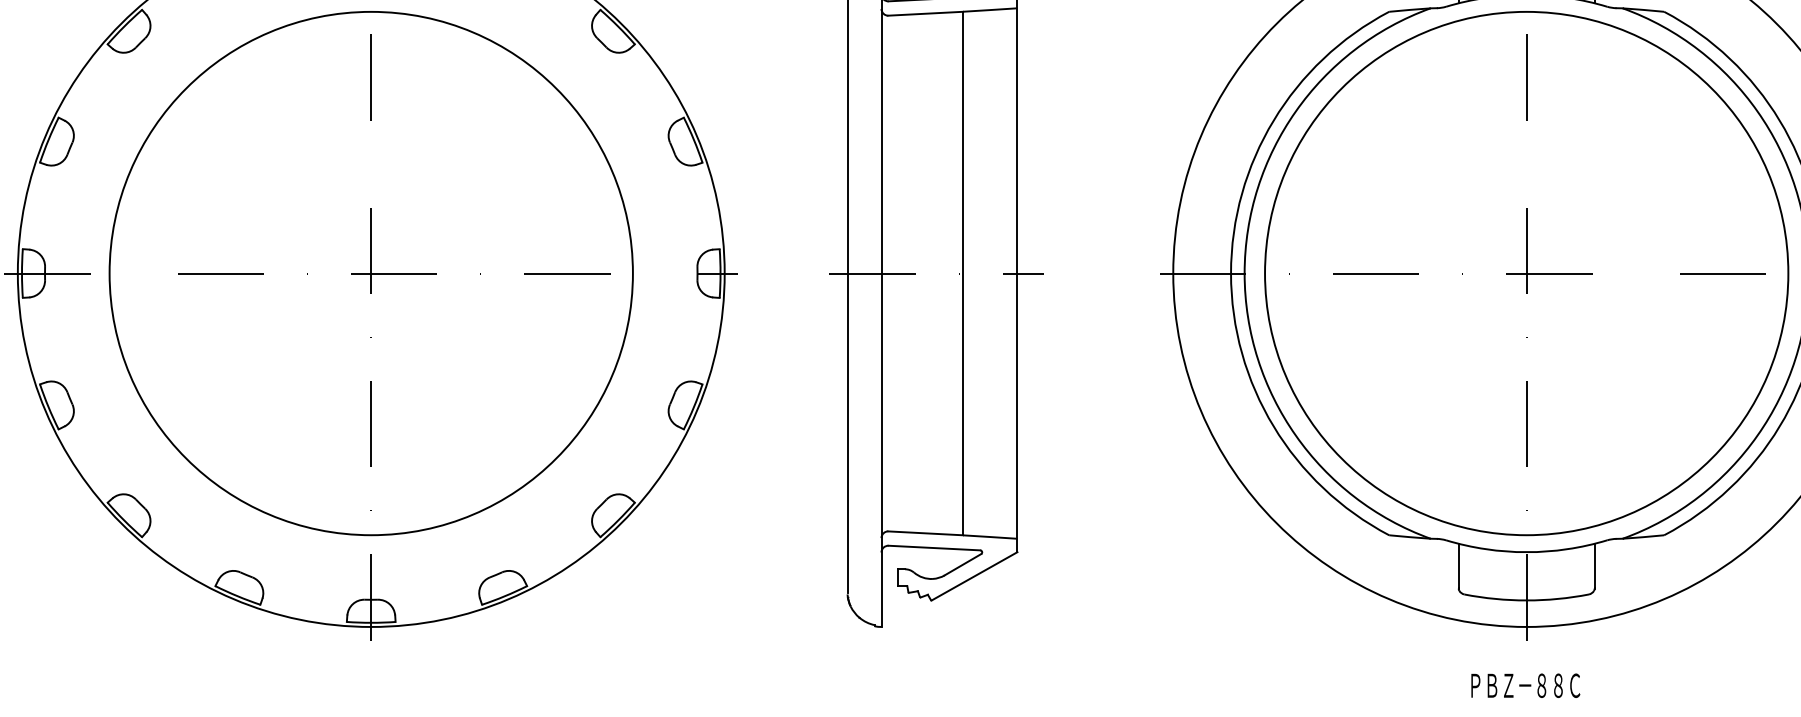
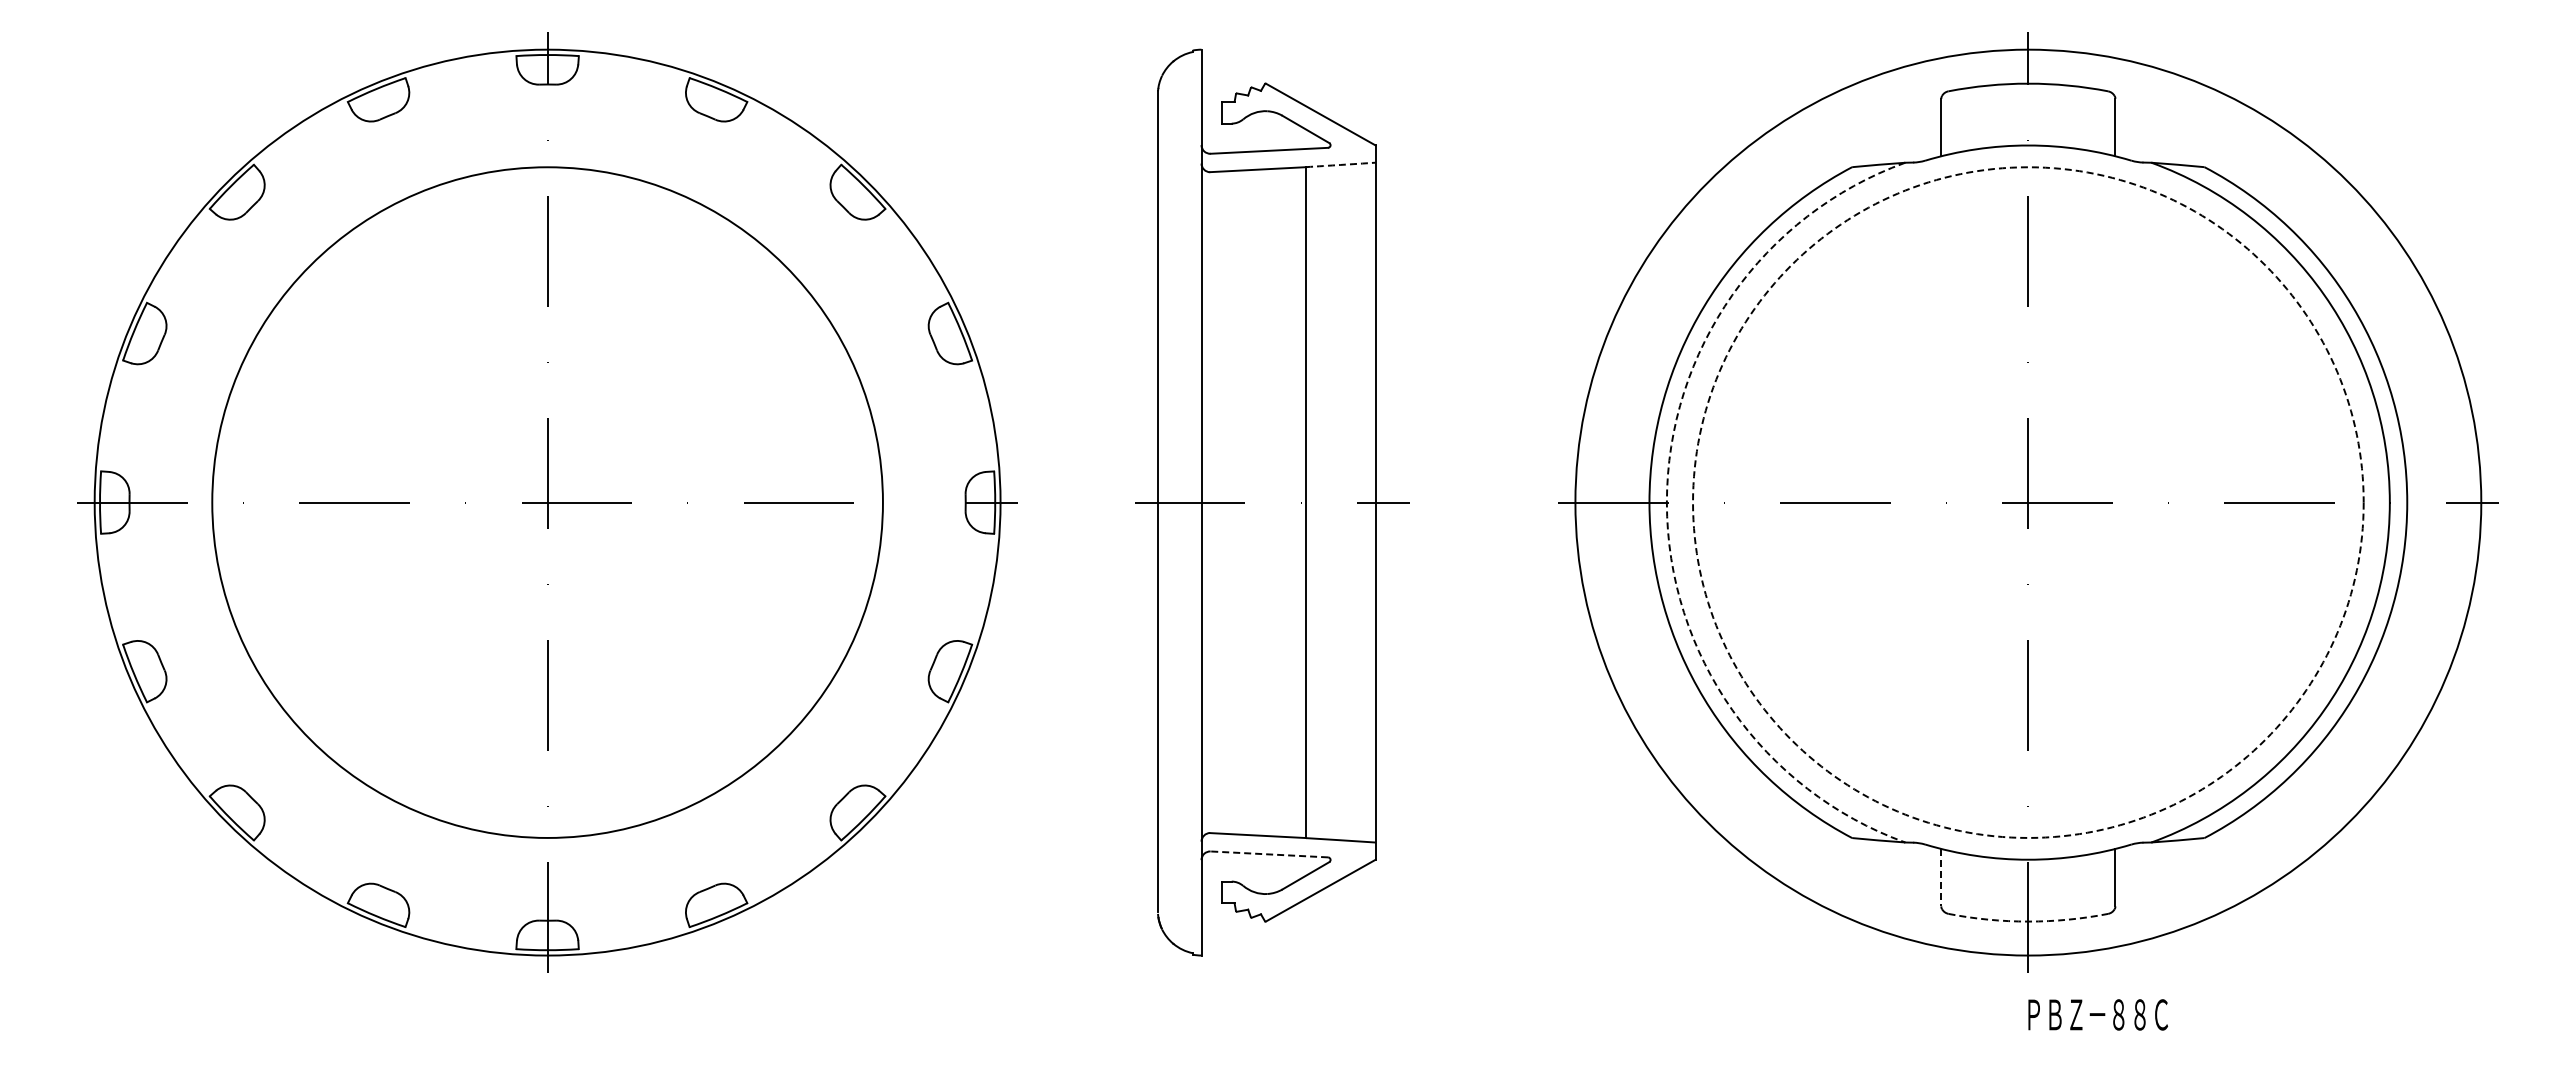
arc: (989, 9) -> (1340, 164), solid -> dashed
arc: (1244, 273) -> (1666, 502), solid -> dashed
circle: (1526, 273) -> (2028, 502), solid -> dashed
line: (934, 548) -> (1269, 854), solid -> dashed
line: (1458, 566) -> (1941, 877), solid -> dashed
arc: (1526, 600) -> (2028, 921), solid -> dashed
text: (1525, 685) -> (2097, 1014), moved

